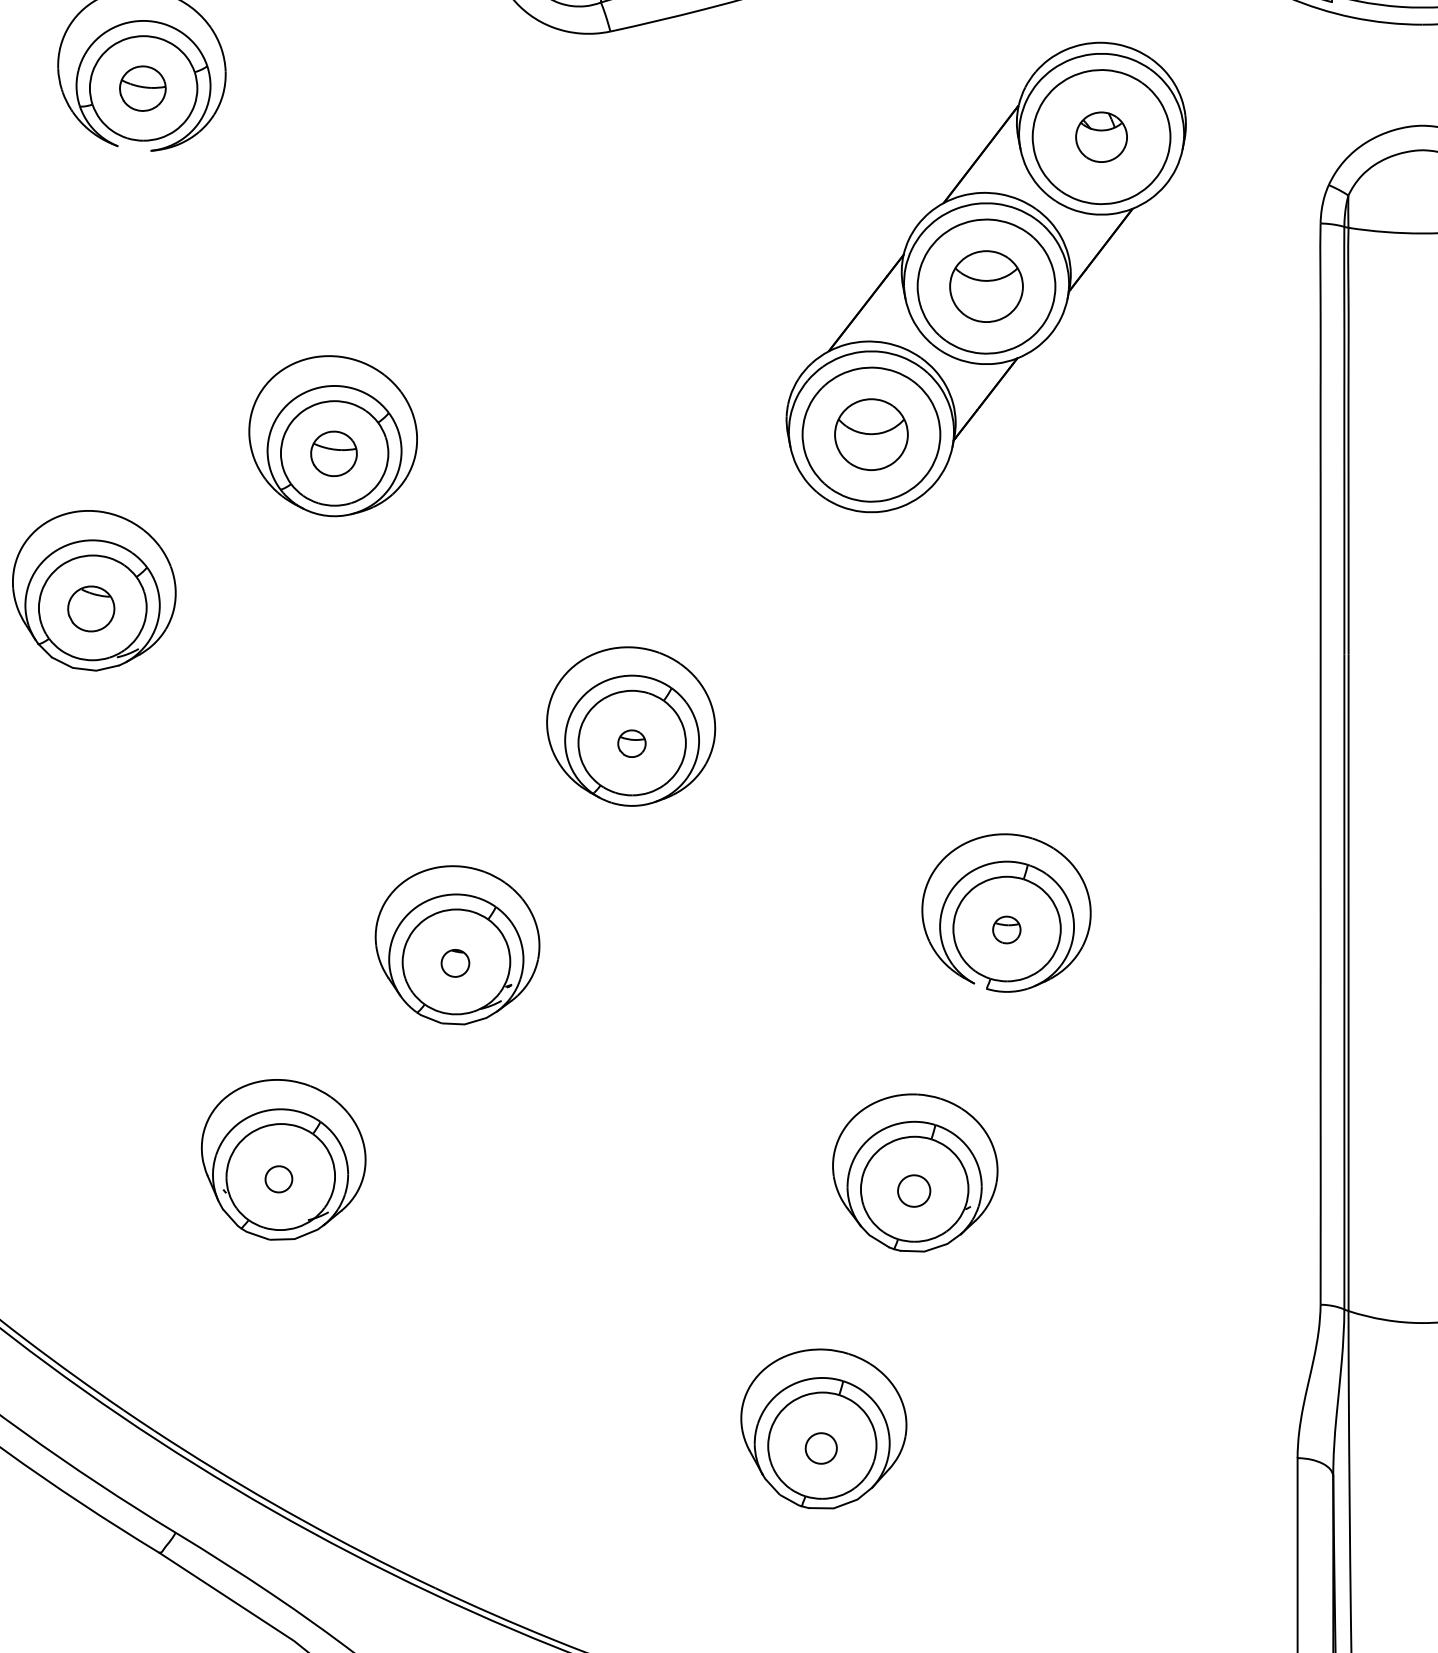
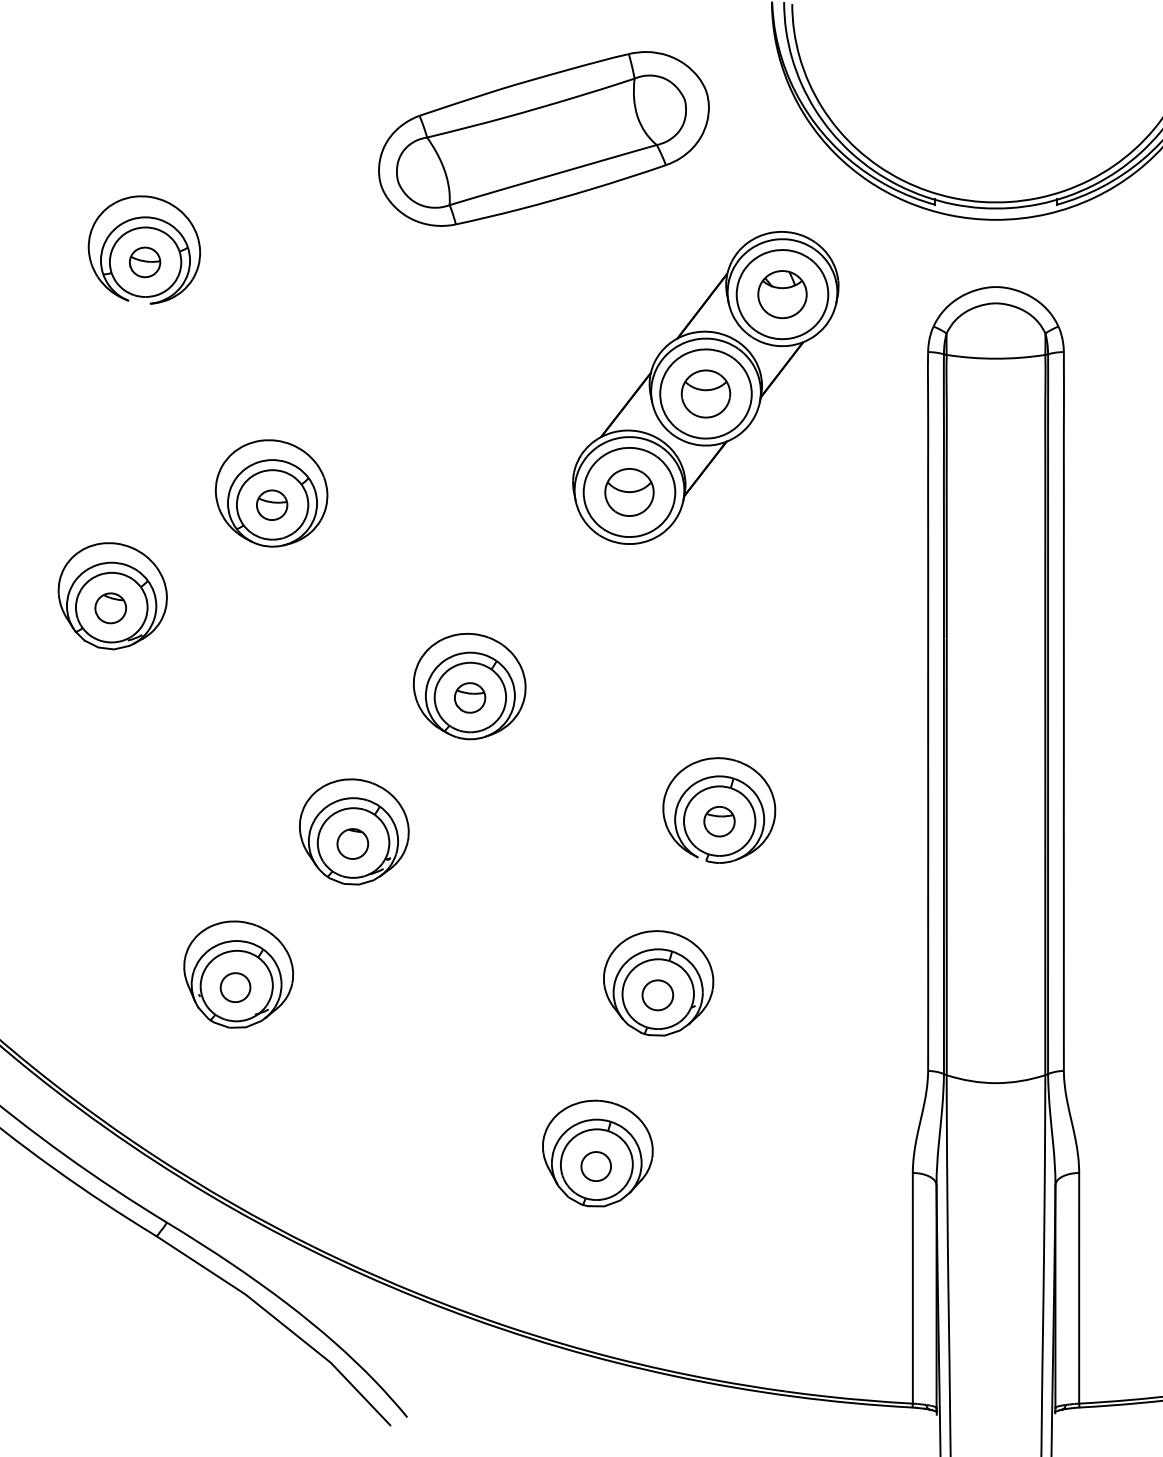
part: (1101, 136) -> (782, 294), size x1.43
part: (632, 743) -> (470, 697), size x1.67
part: (1006, 929) -> (719, 821), size x1.67
part: (454, 962) -> (352, 843), size x1.67
part: (278, 1179) -> (235, 987), size x1.67
part: (913, 1191) -> (657, 995), size x1.43
part: (820, 1448) -> (595, 1166), size x1.43

